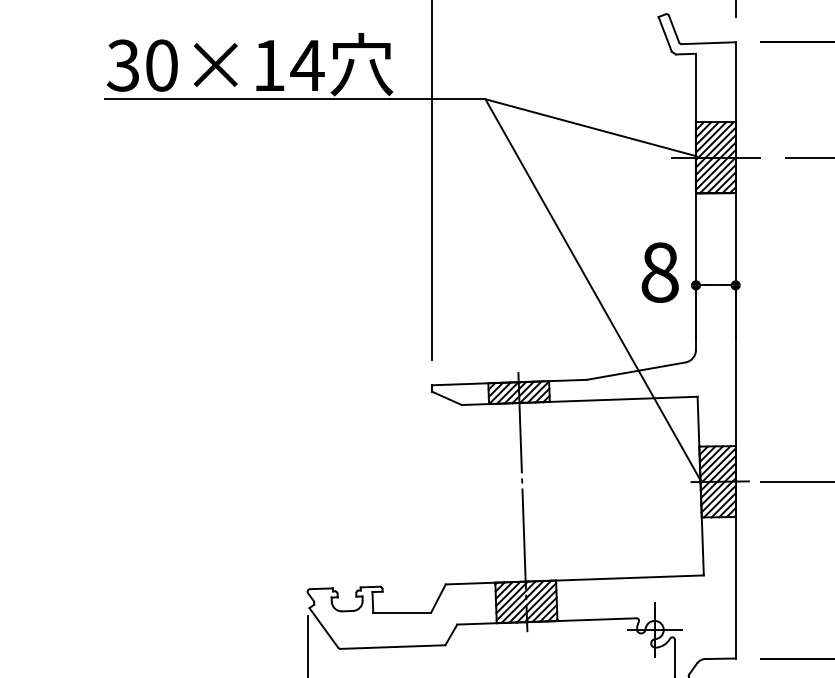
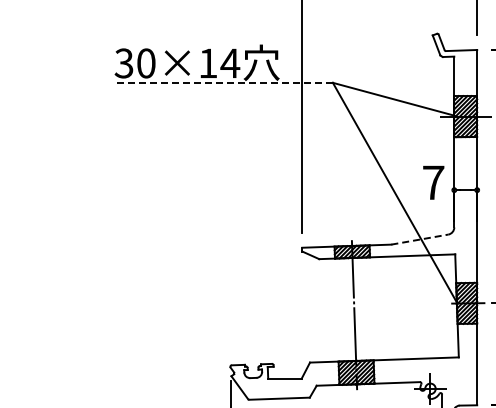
line: (295, 98) -> (223, 82), solid -> dashed
text: (659, 272) -> (433, 182), 8 -> 7
line: (635, 370) -> (419, 239), solid -> dashed

